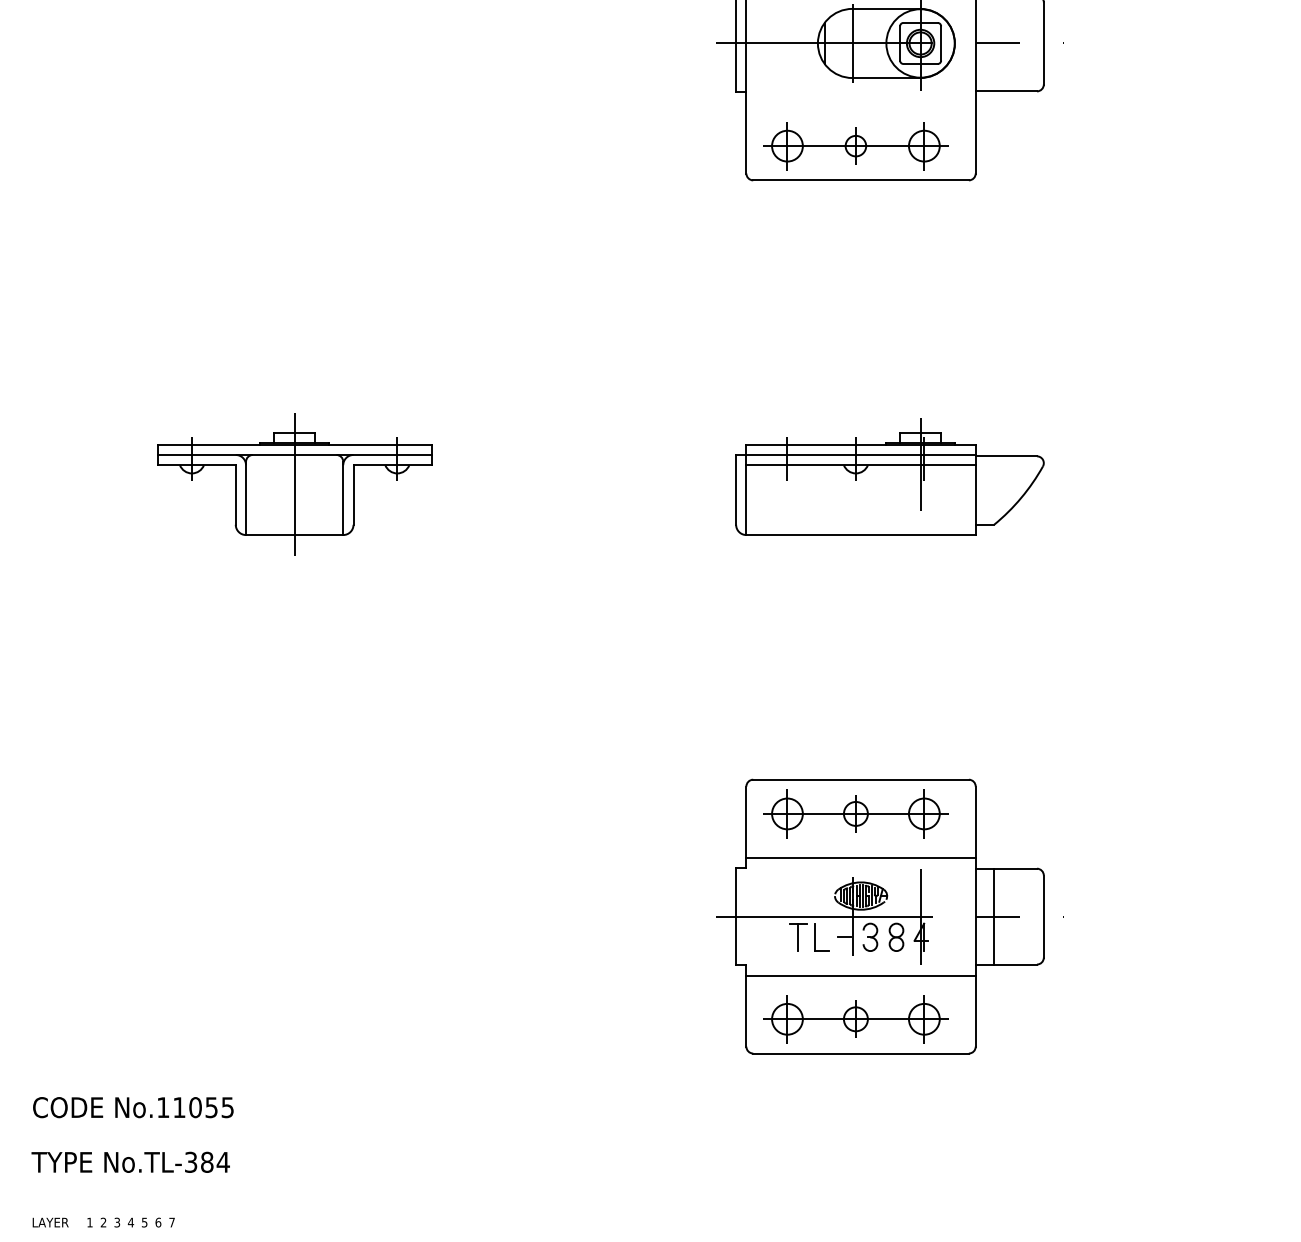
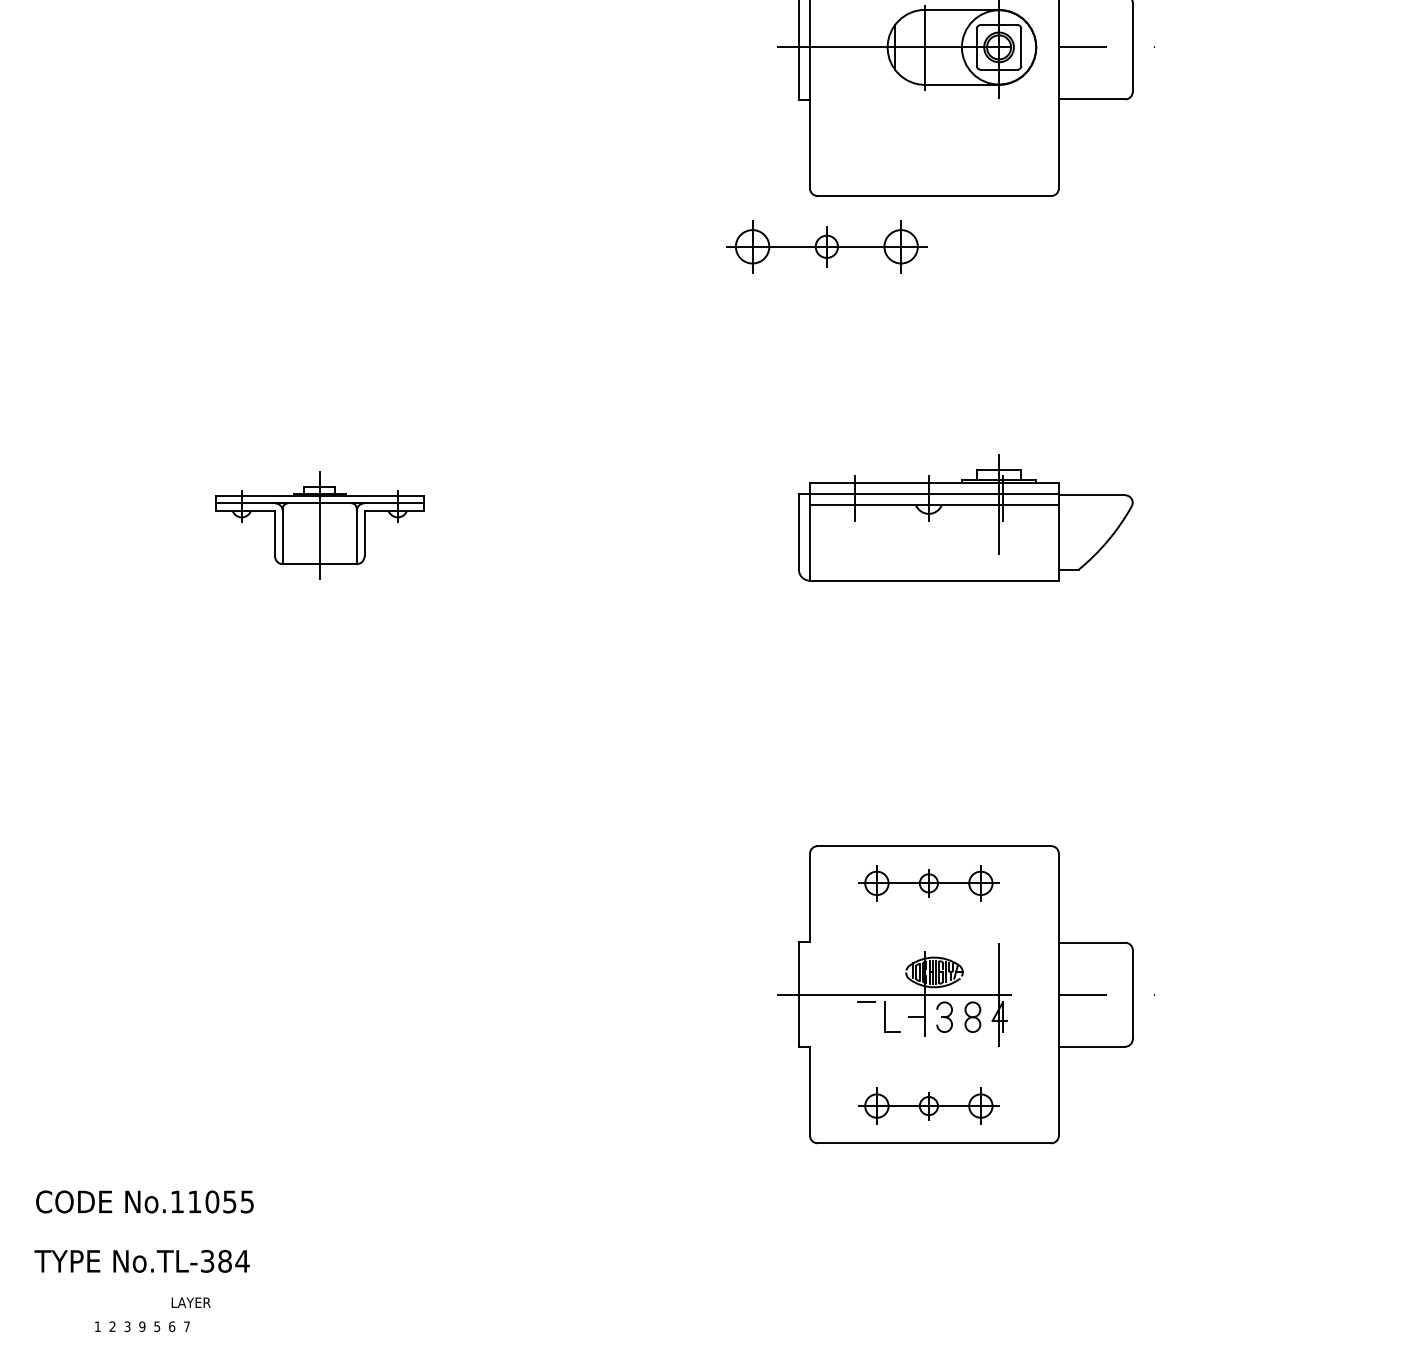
part: (855, 145) -> (826, 246), moved
part: (294, 484) -> (319, 525), size x0.7
part: (855, 814) -> (928, 883), size x0.7
line: (861, 857) -> (934, 930), removed
line: (993, 916) -> (1078, 994), removed
line: (798, 937) -> (866, 1017), removed
line: (861, 975) -> (934, 1058), removed
part: (855, 1018) -> (928, 1105), size x0.7
text: (50, 1222) -> (190, 1302), moved
text: (131, 1222) -> (142, 1326), 4 -> 9

